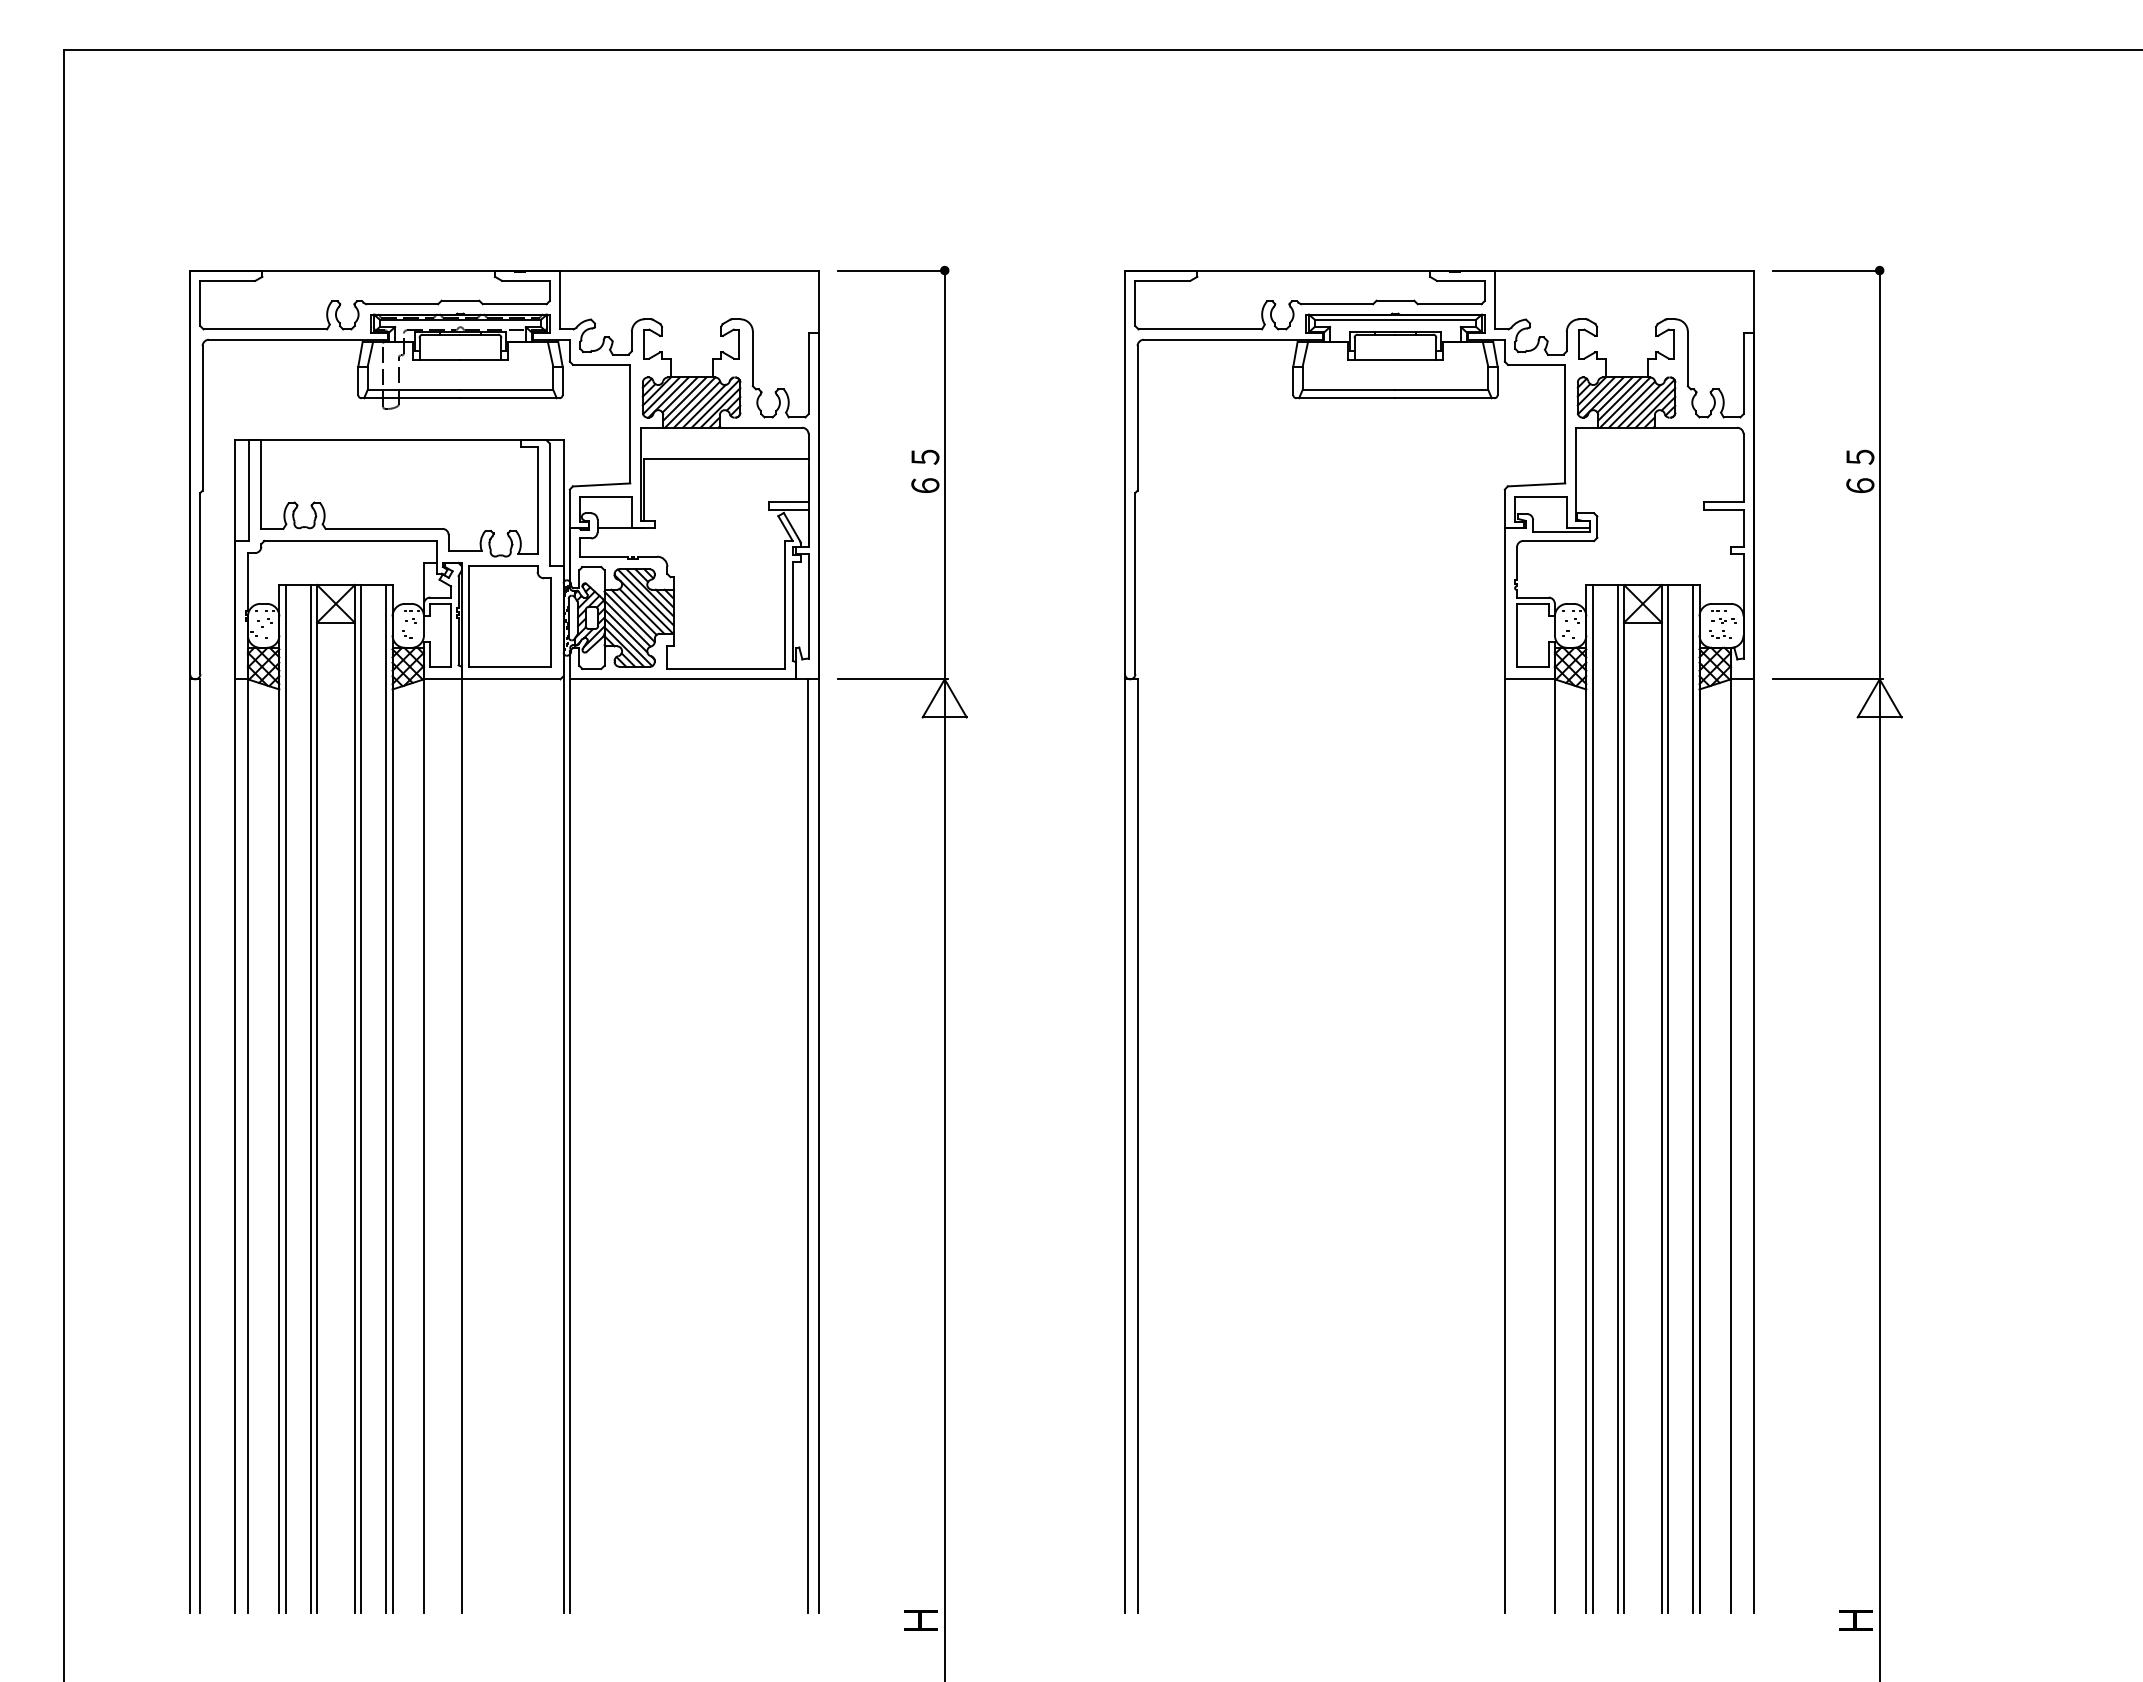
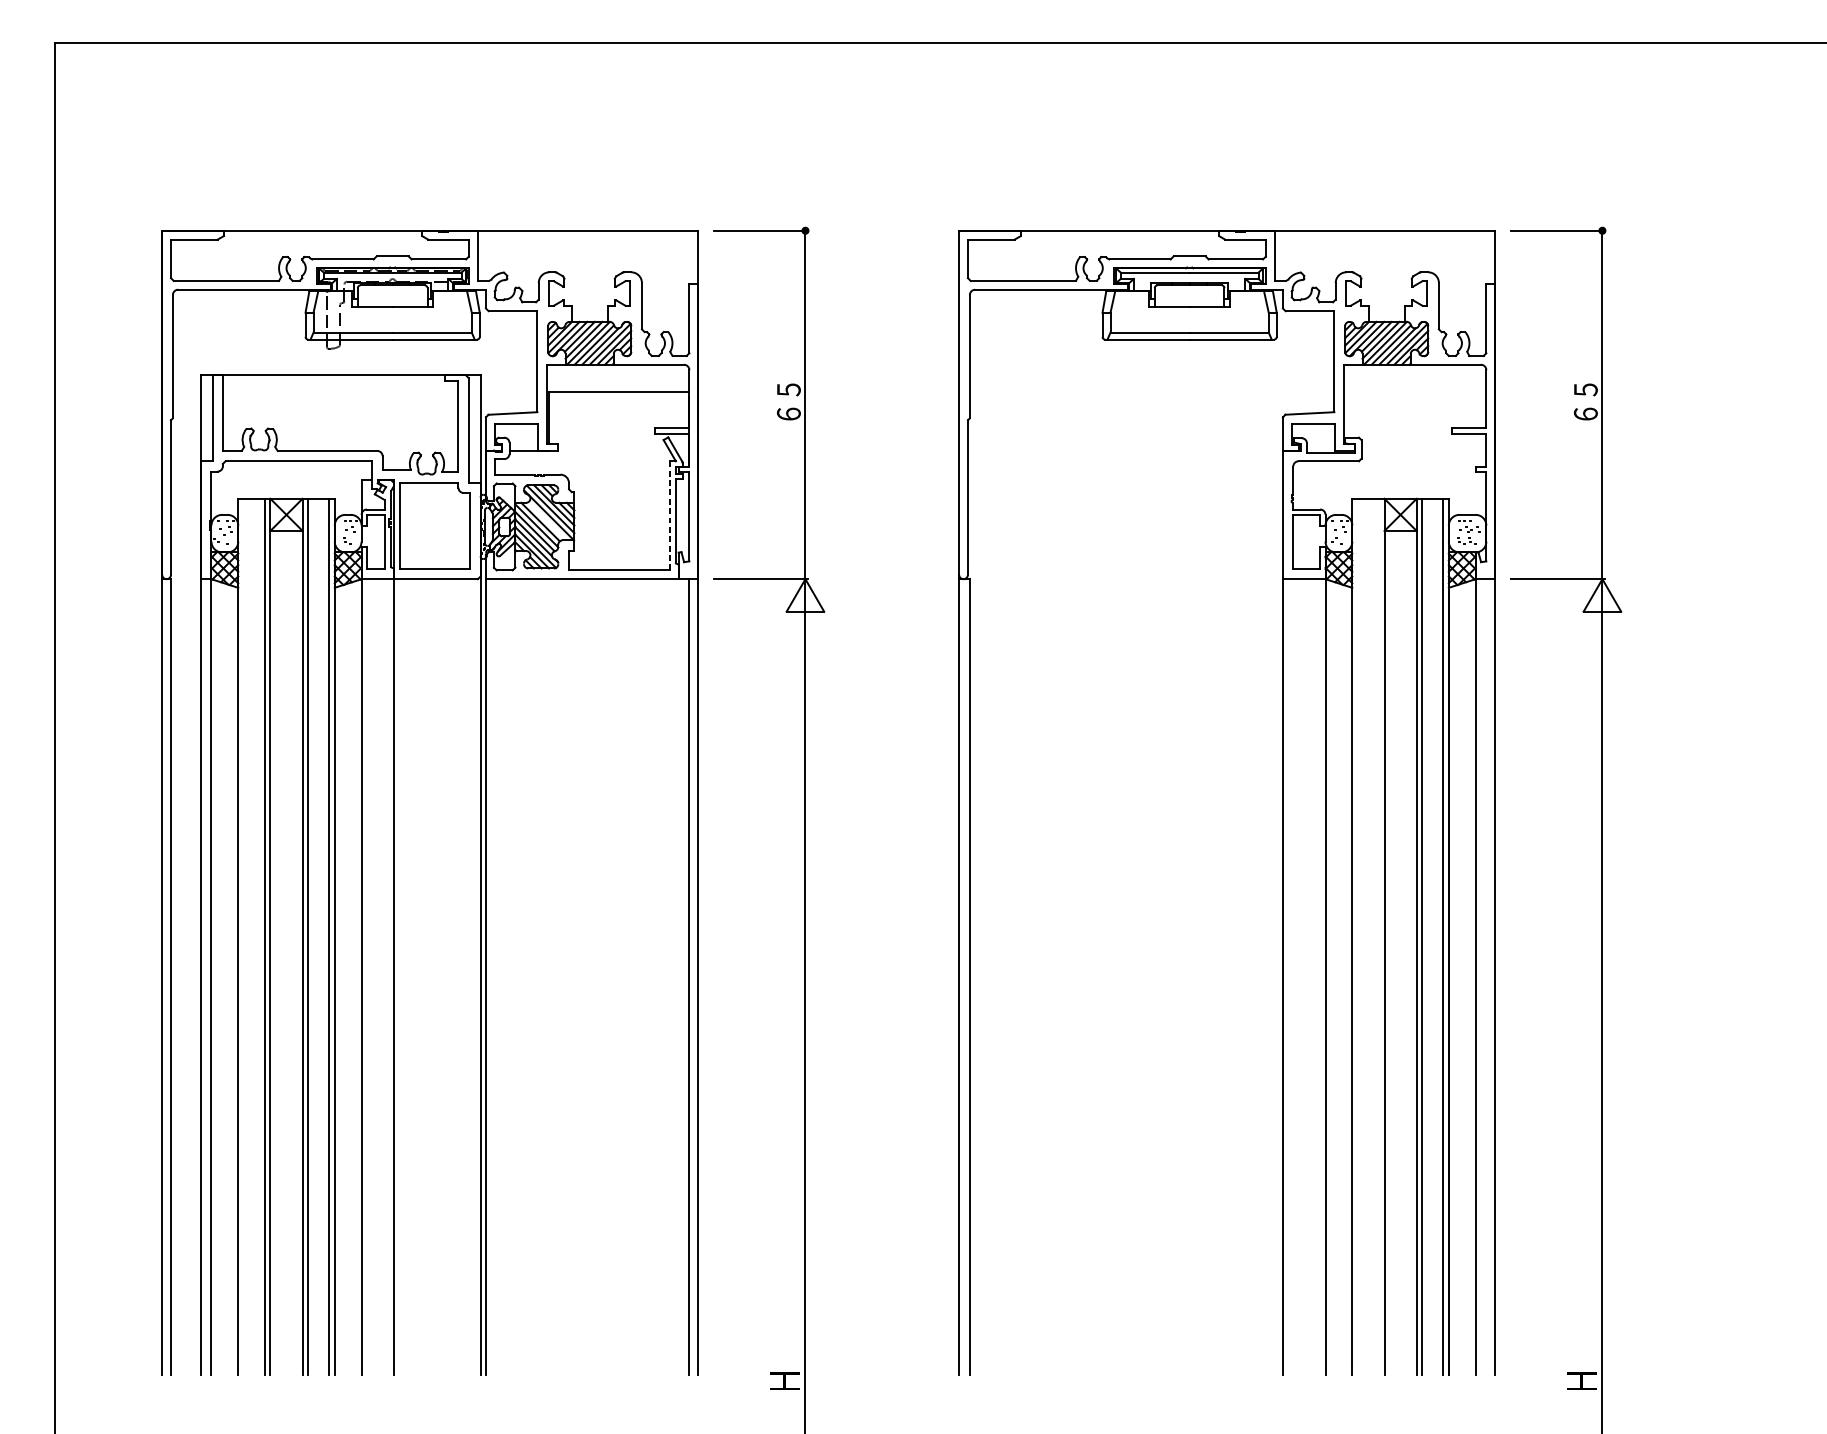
line: (785, 604) -> (669, 515), solid -> dashed
line: (641, 611) -> (546, 521), removed
line: (285, 1099) -> (243, 937), removed
line: (1592, 1099) -> (1357, 937), removed
line: (1617, 1099) -> (1378, 937), removed

